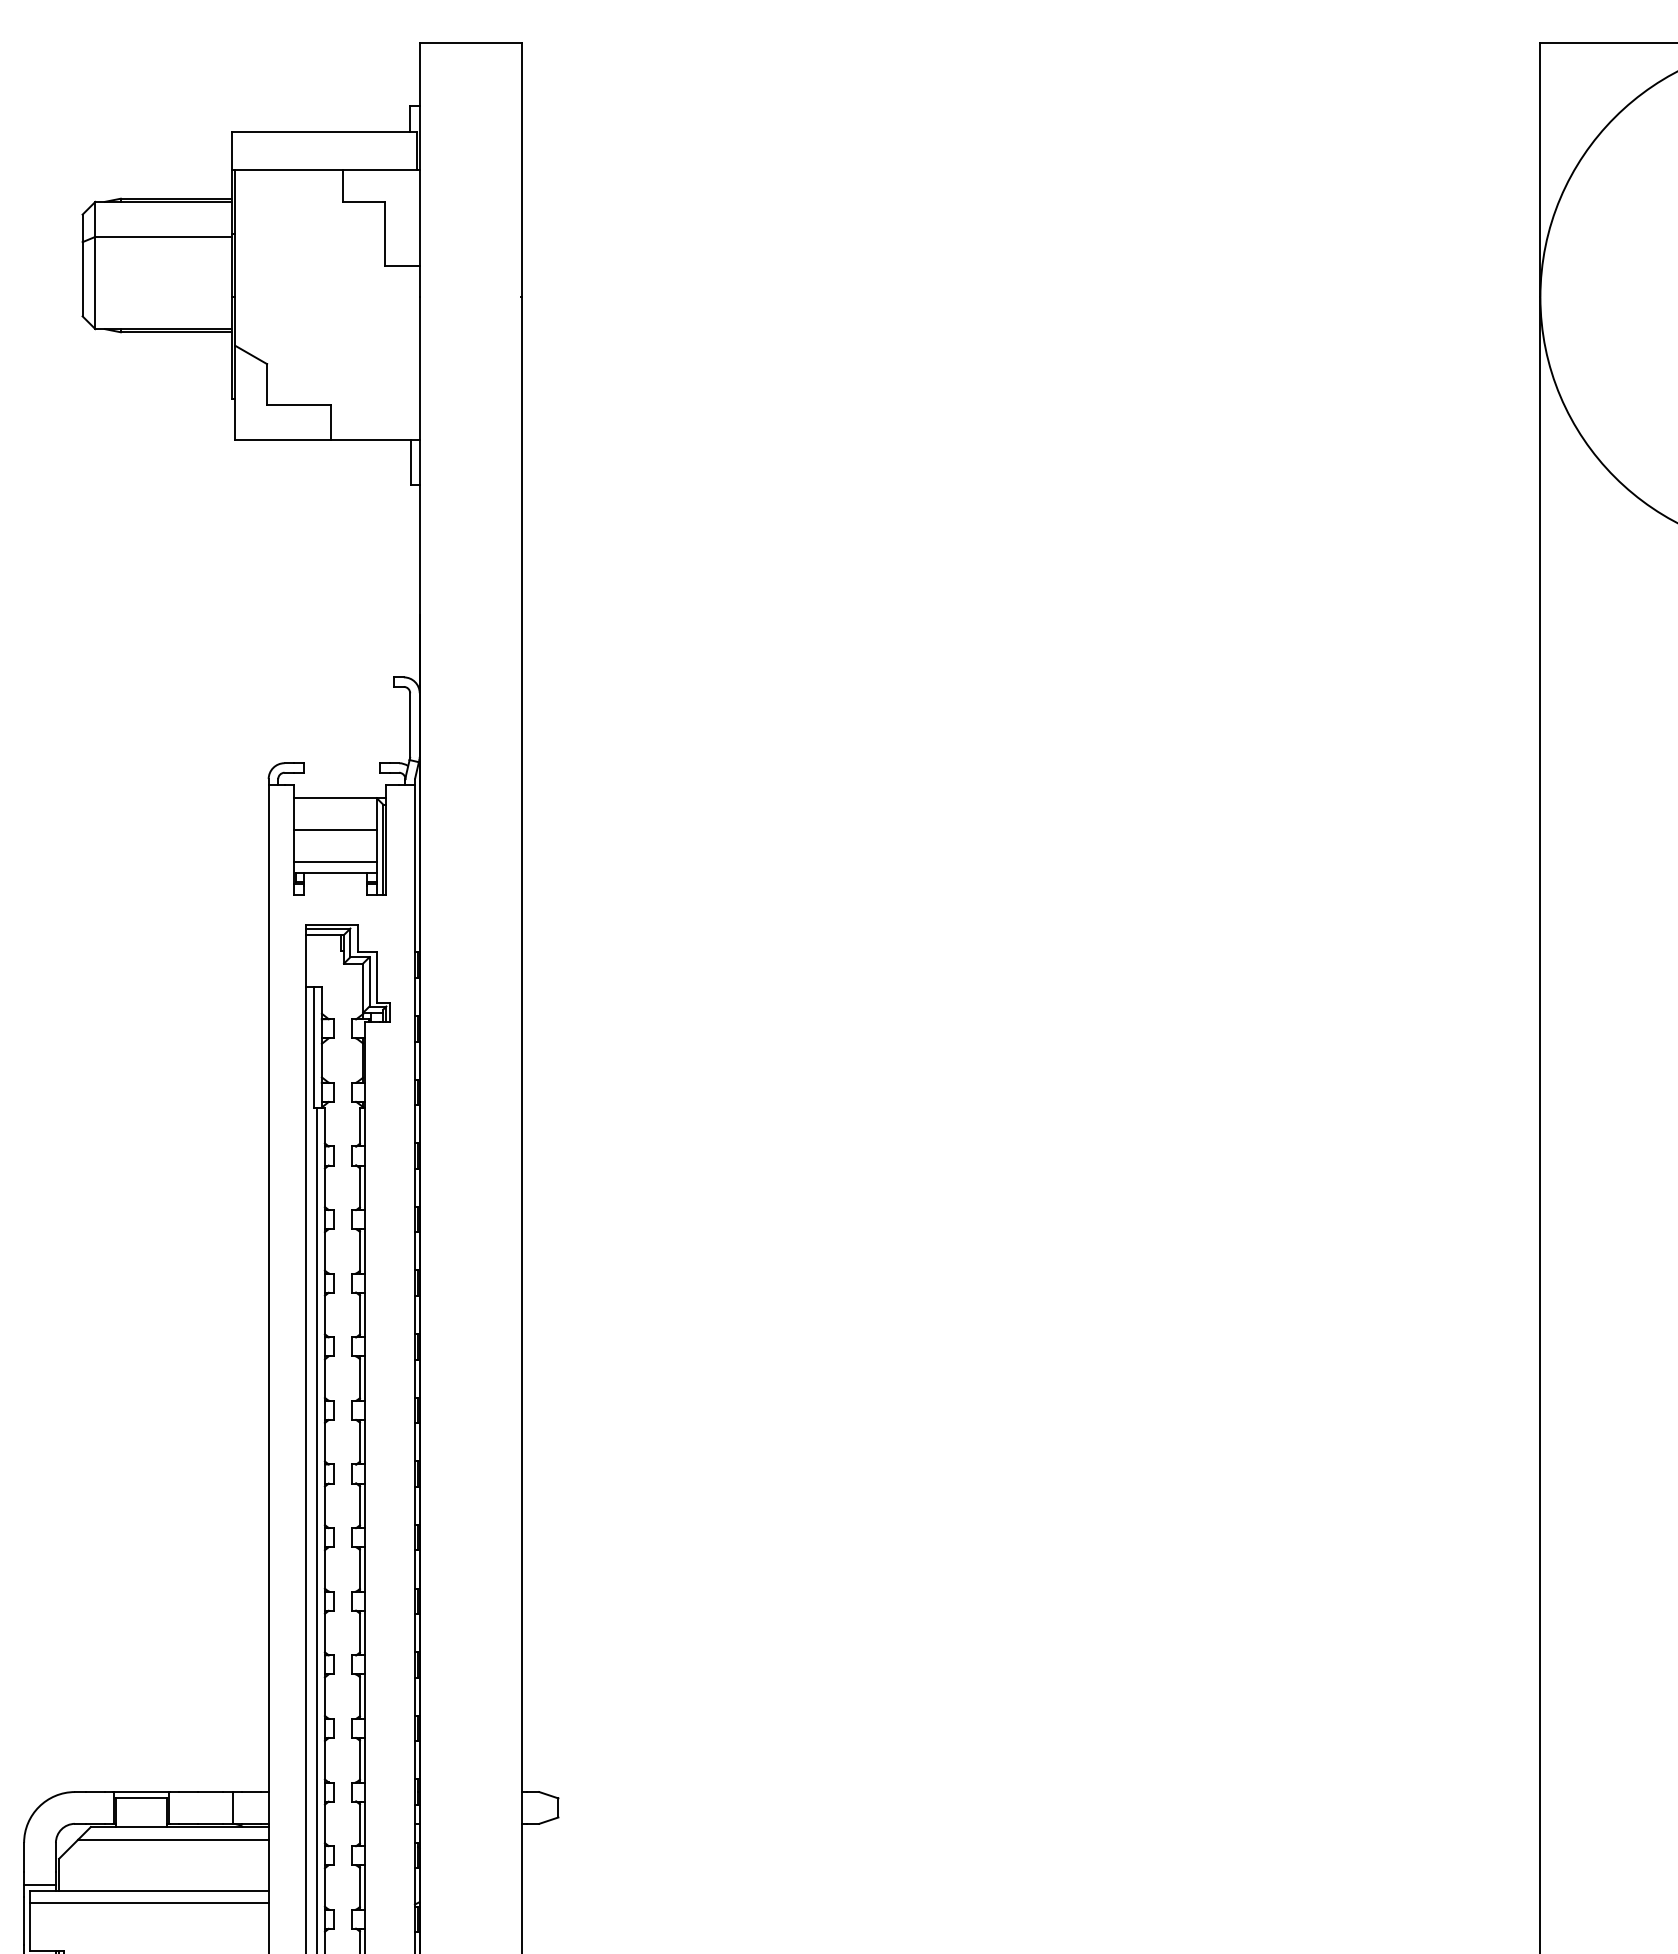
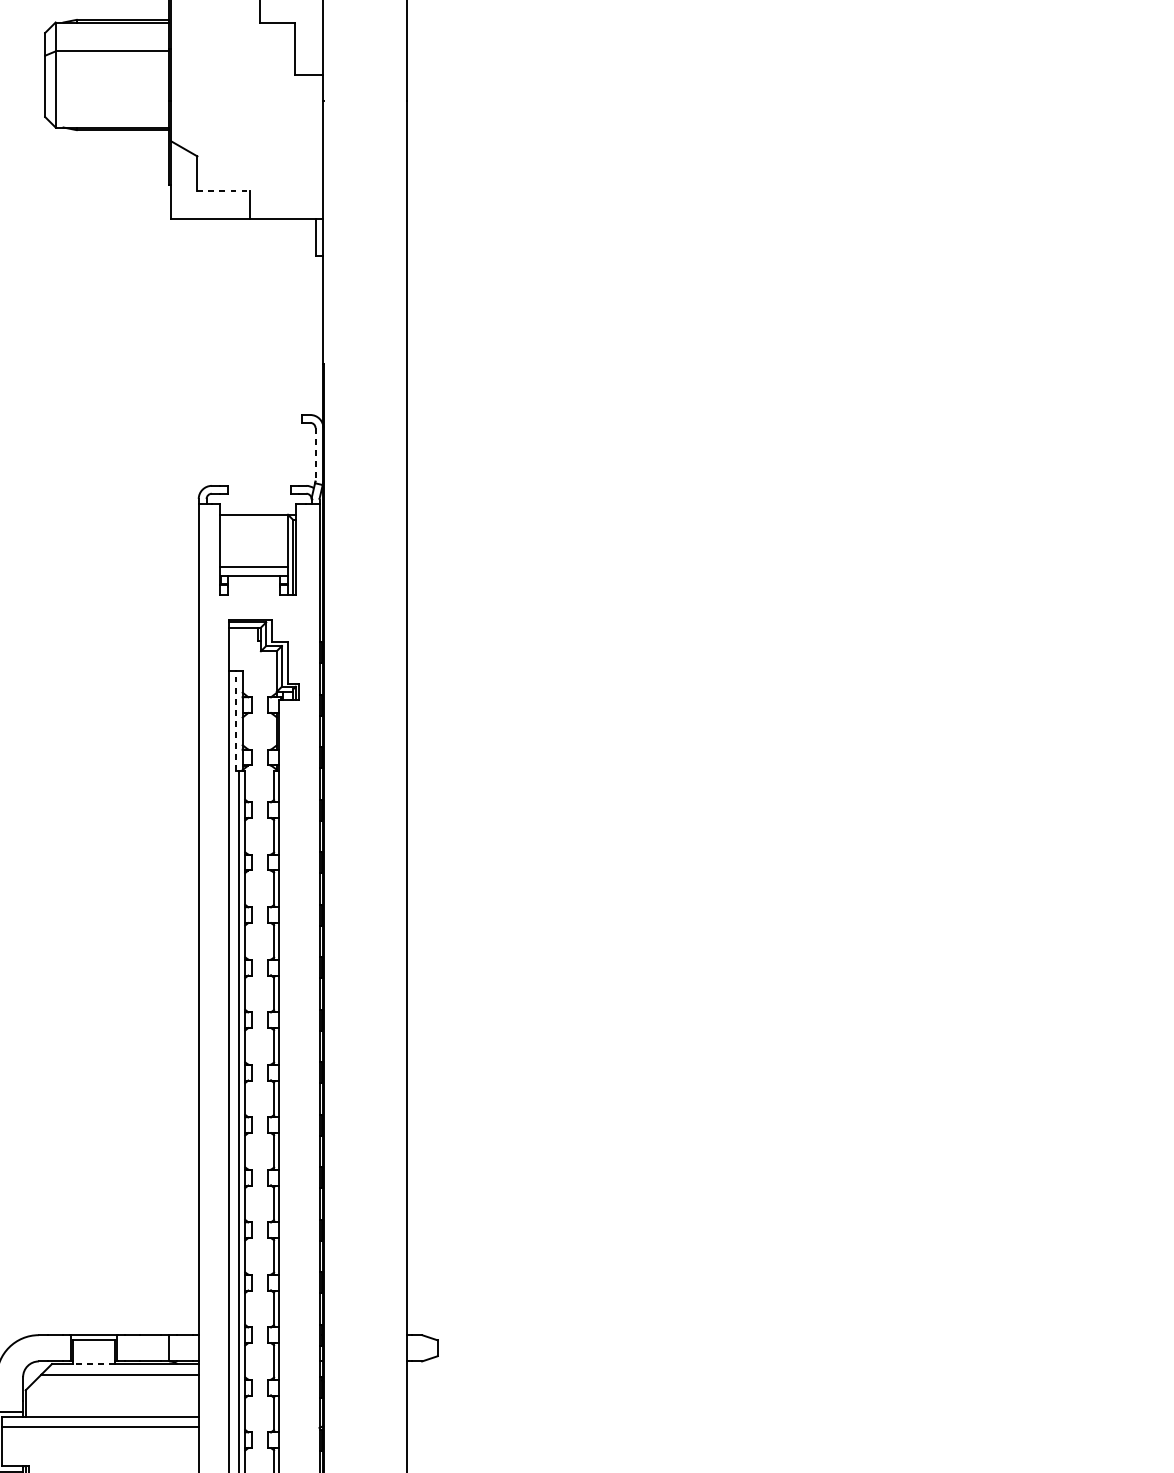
line: (298, 405) -> (223, 190), solid -> dashed
line: (410, 725) -> (315, 454), solid -> dashed
line: (335, 830) -> (253, 541), removed
line: (314, 1047) -> (236, 720), solid -> dashed
line: (141, 1827) -> (93, 1364), solid -> dashed

